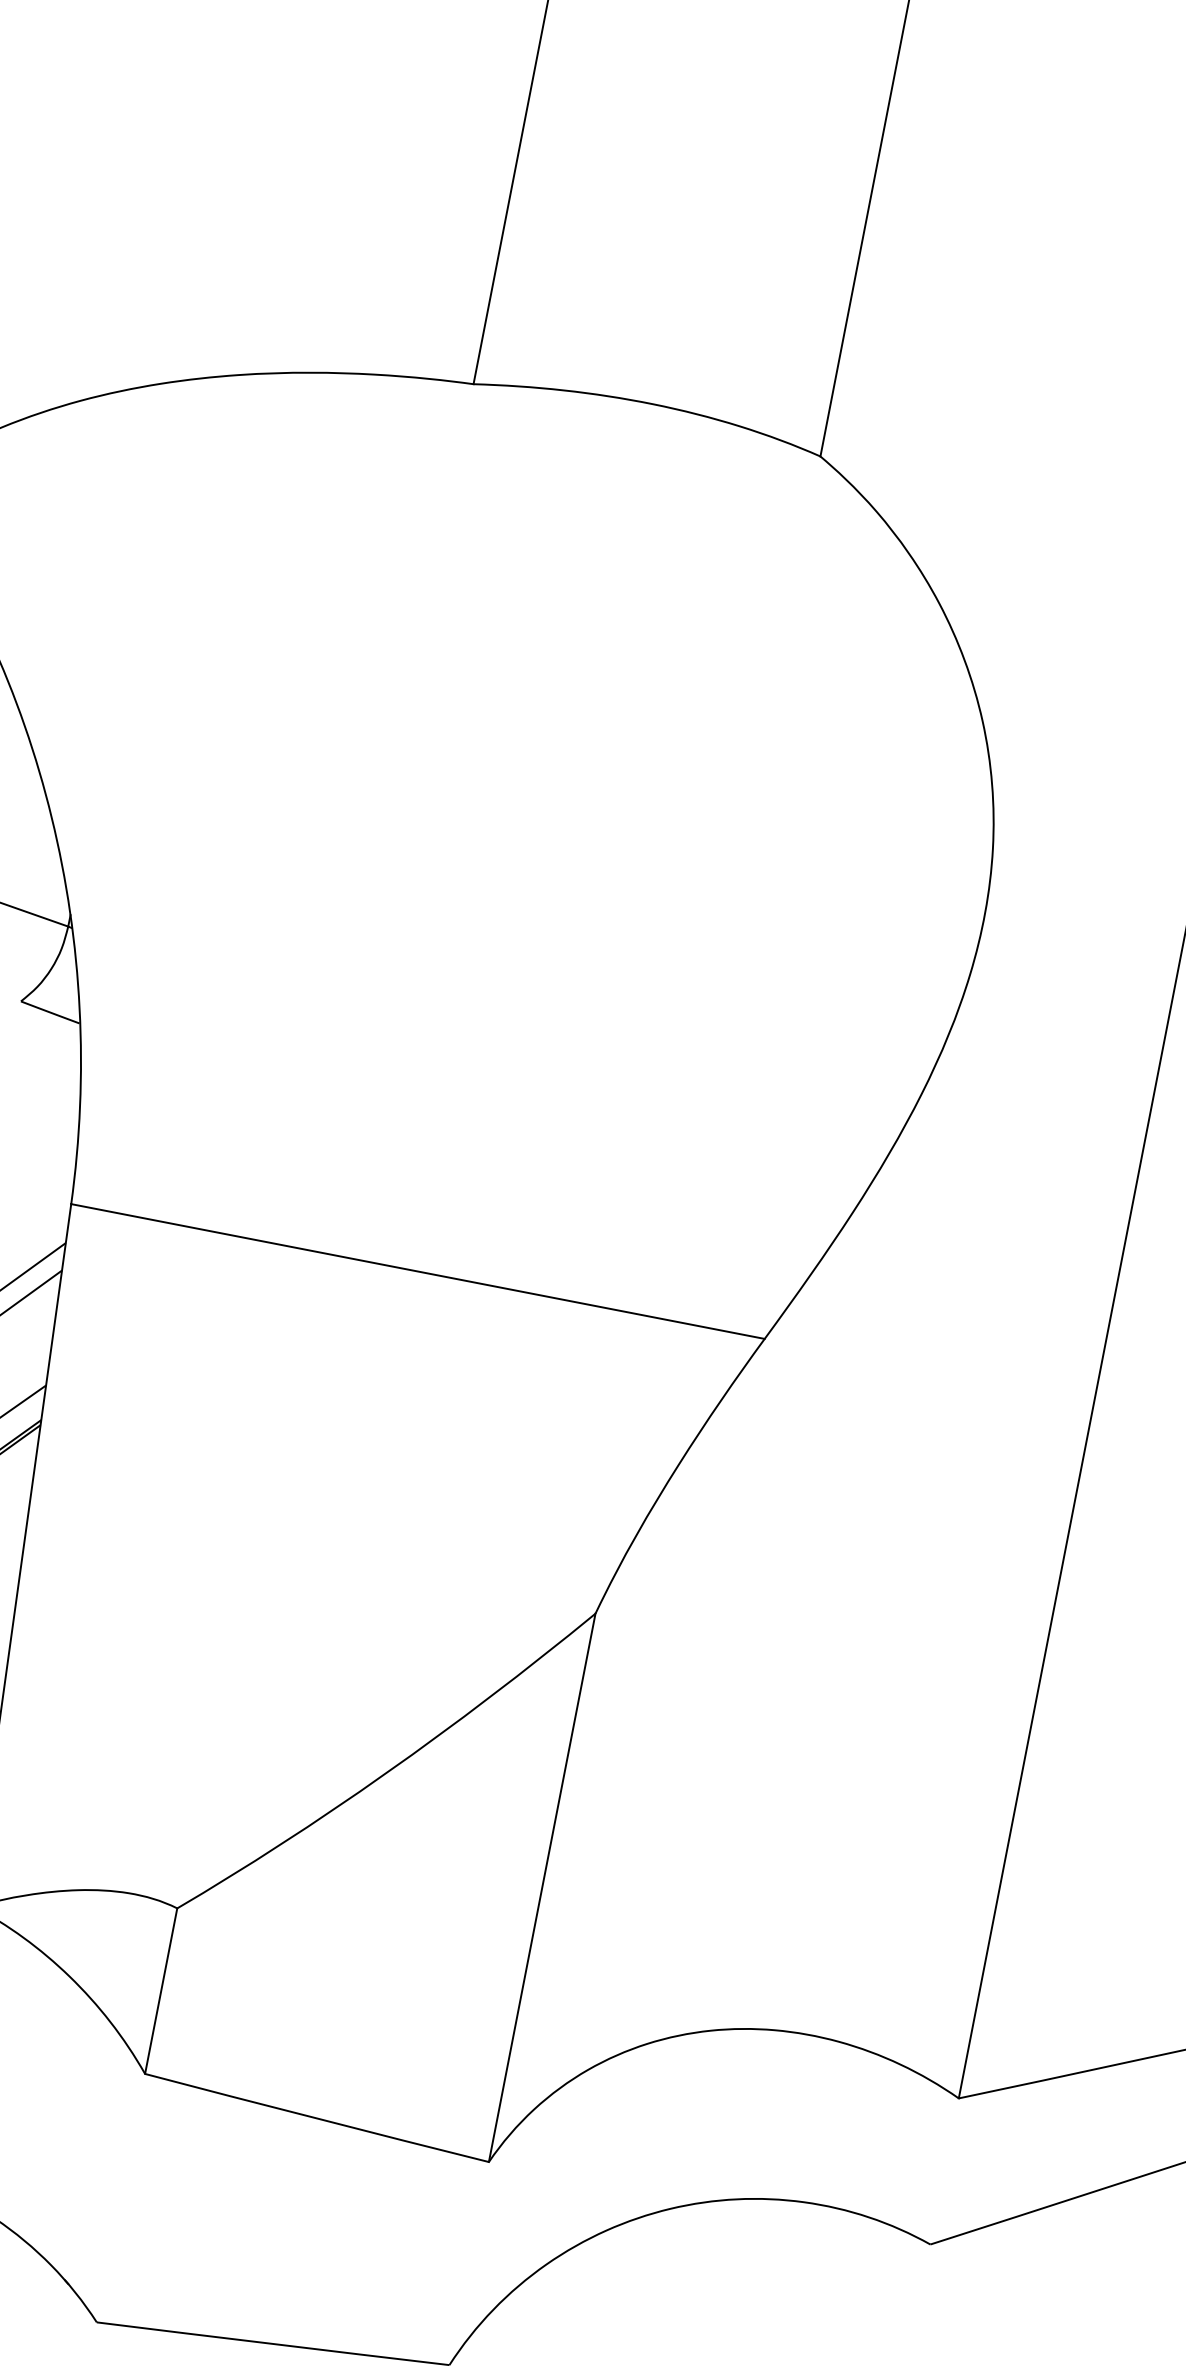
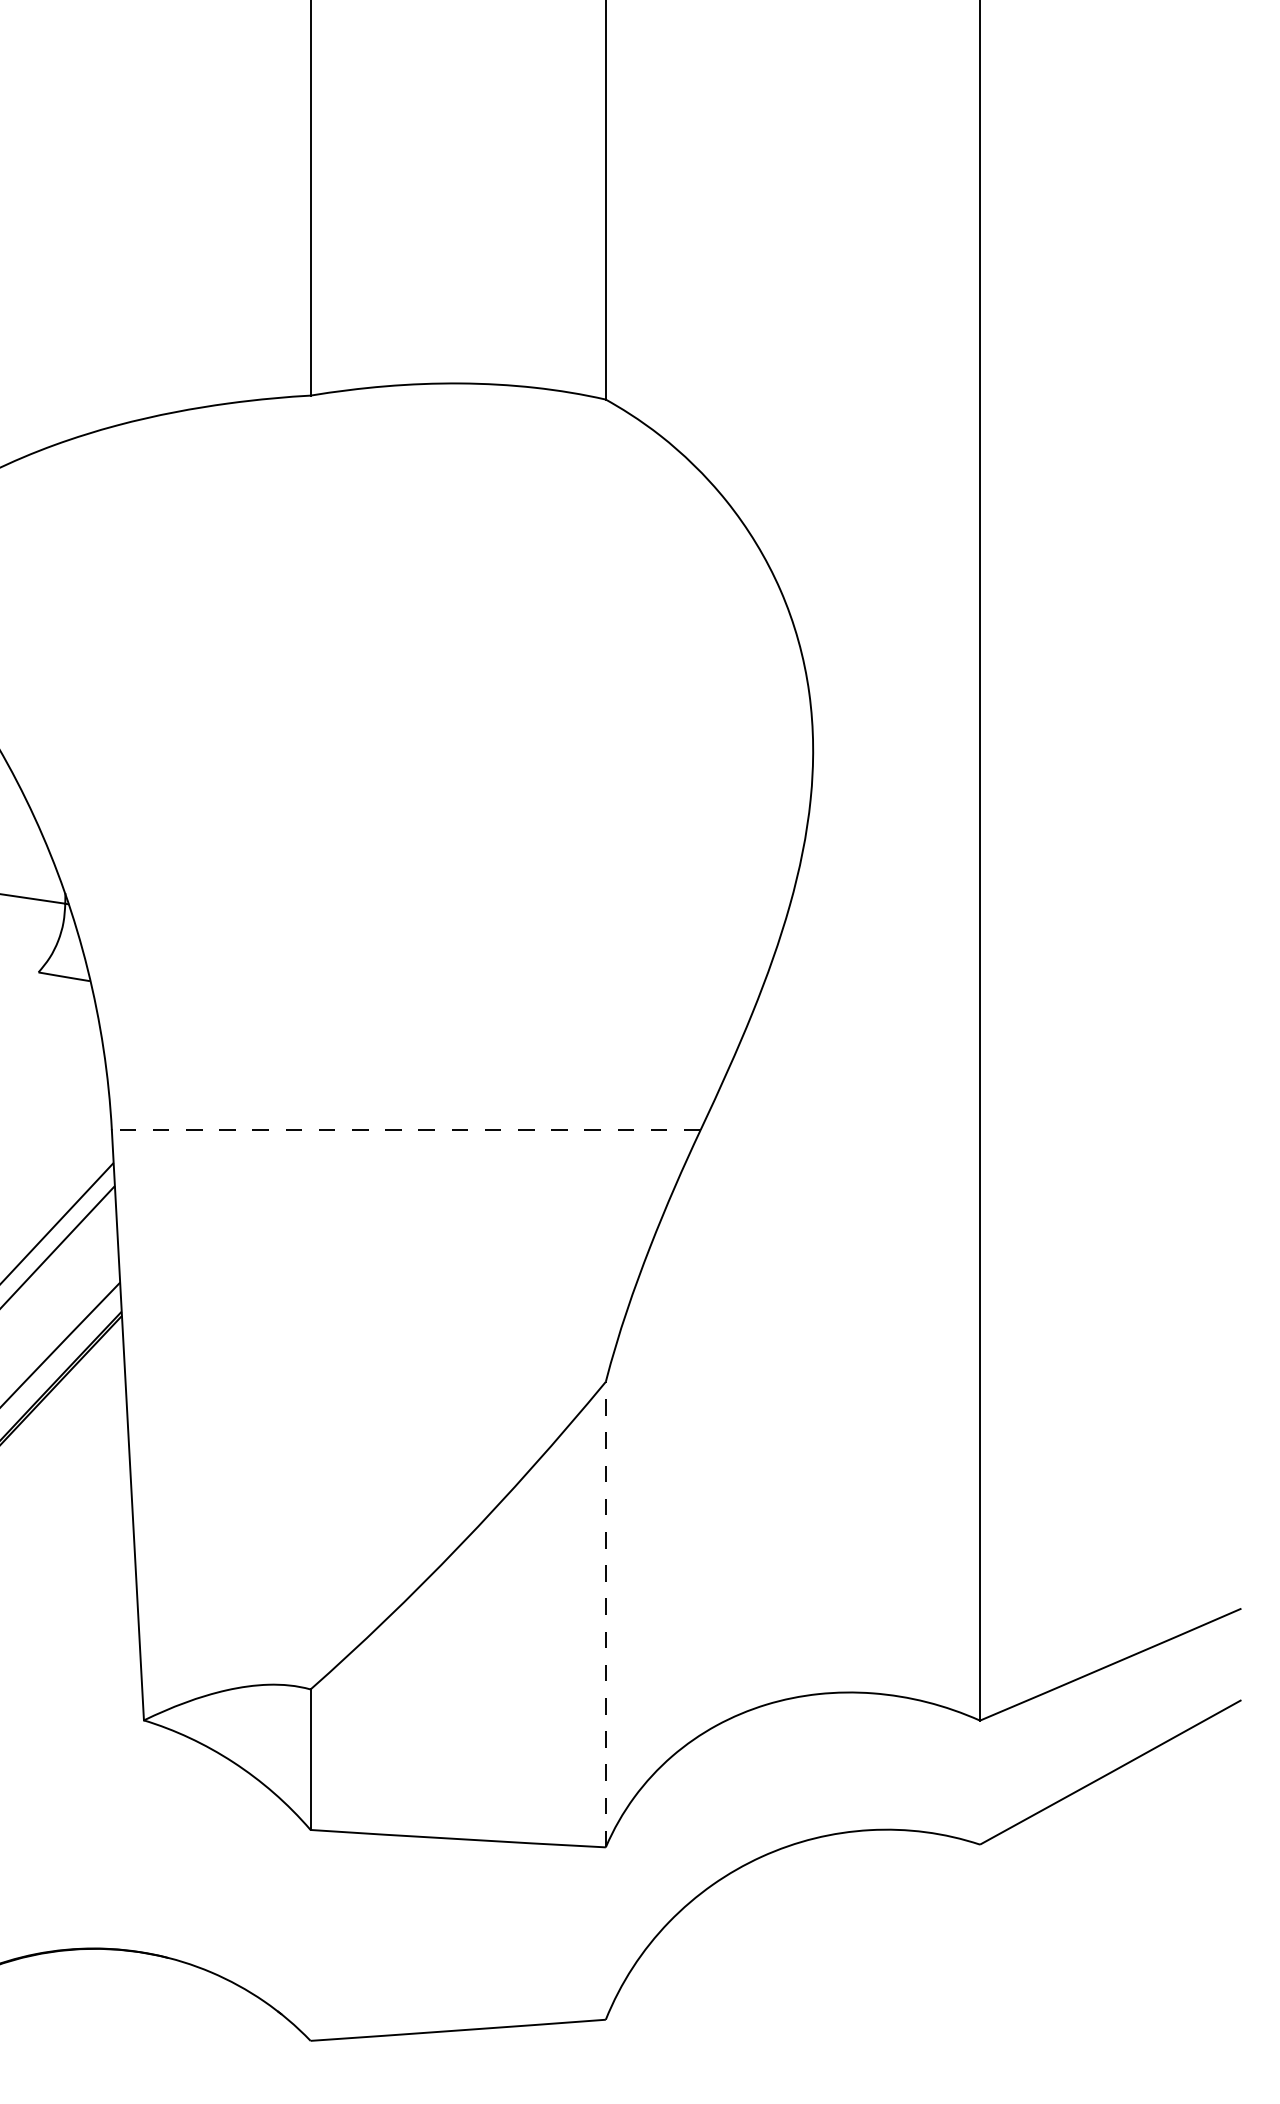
line: (417, 1271) -> (405, 1130), solid -> dashed
line: (541, 1887) -> (605, 1614), solid -> dashed

